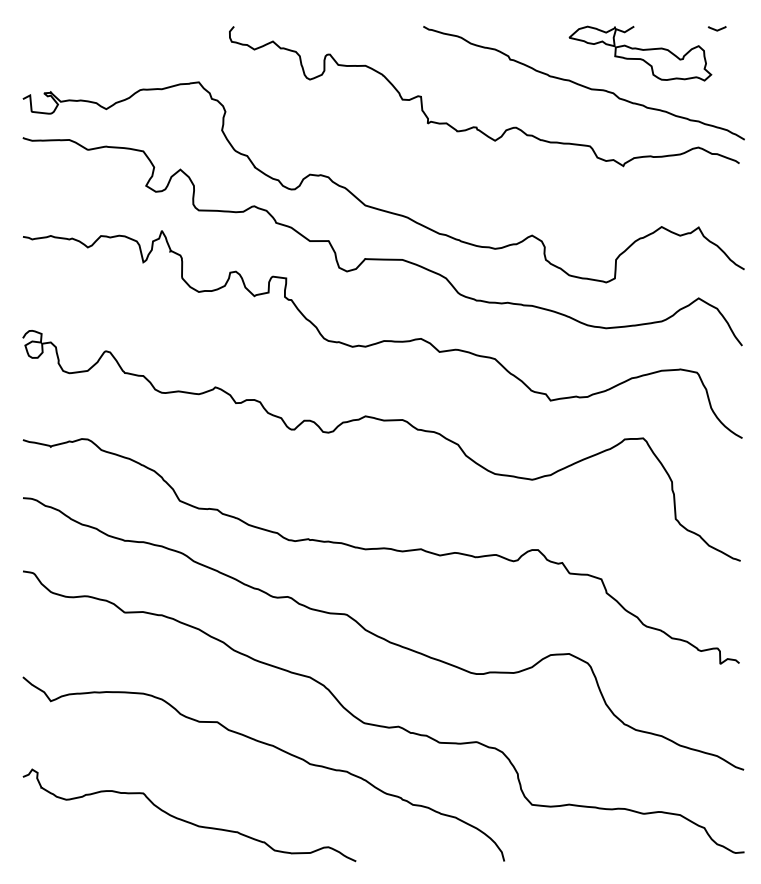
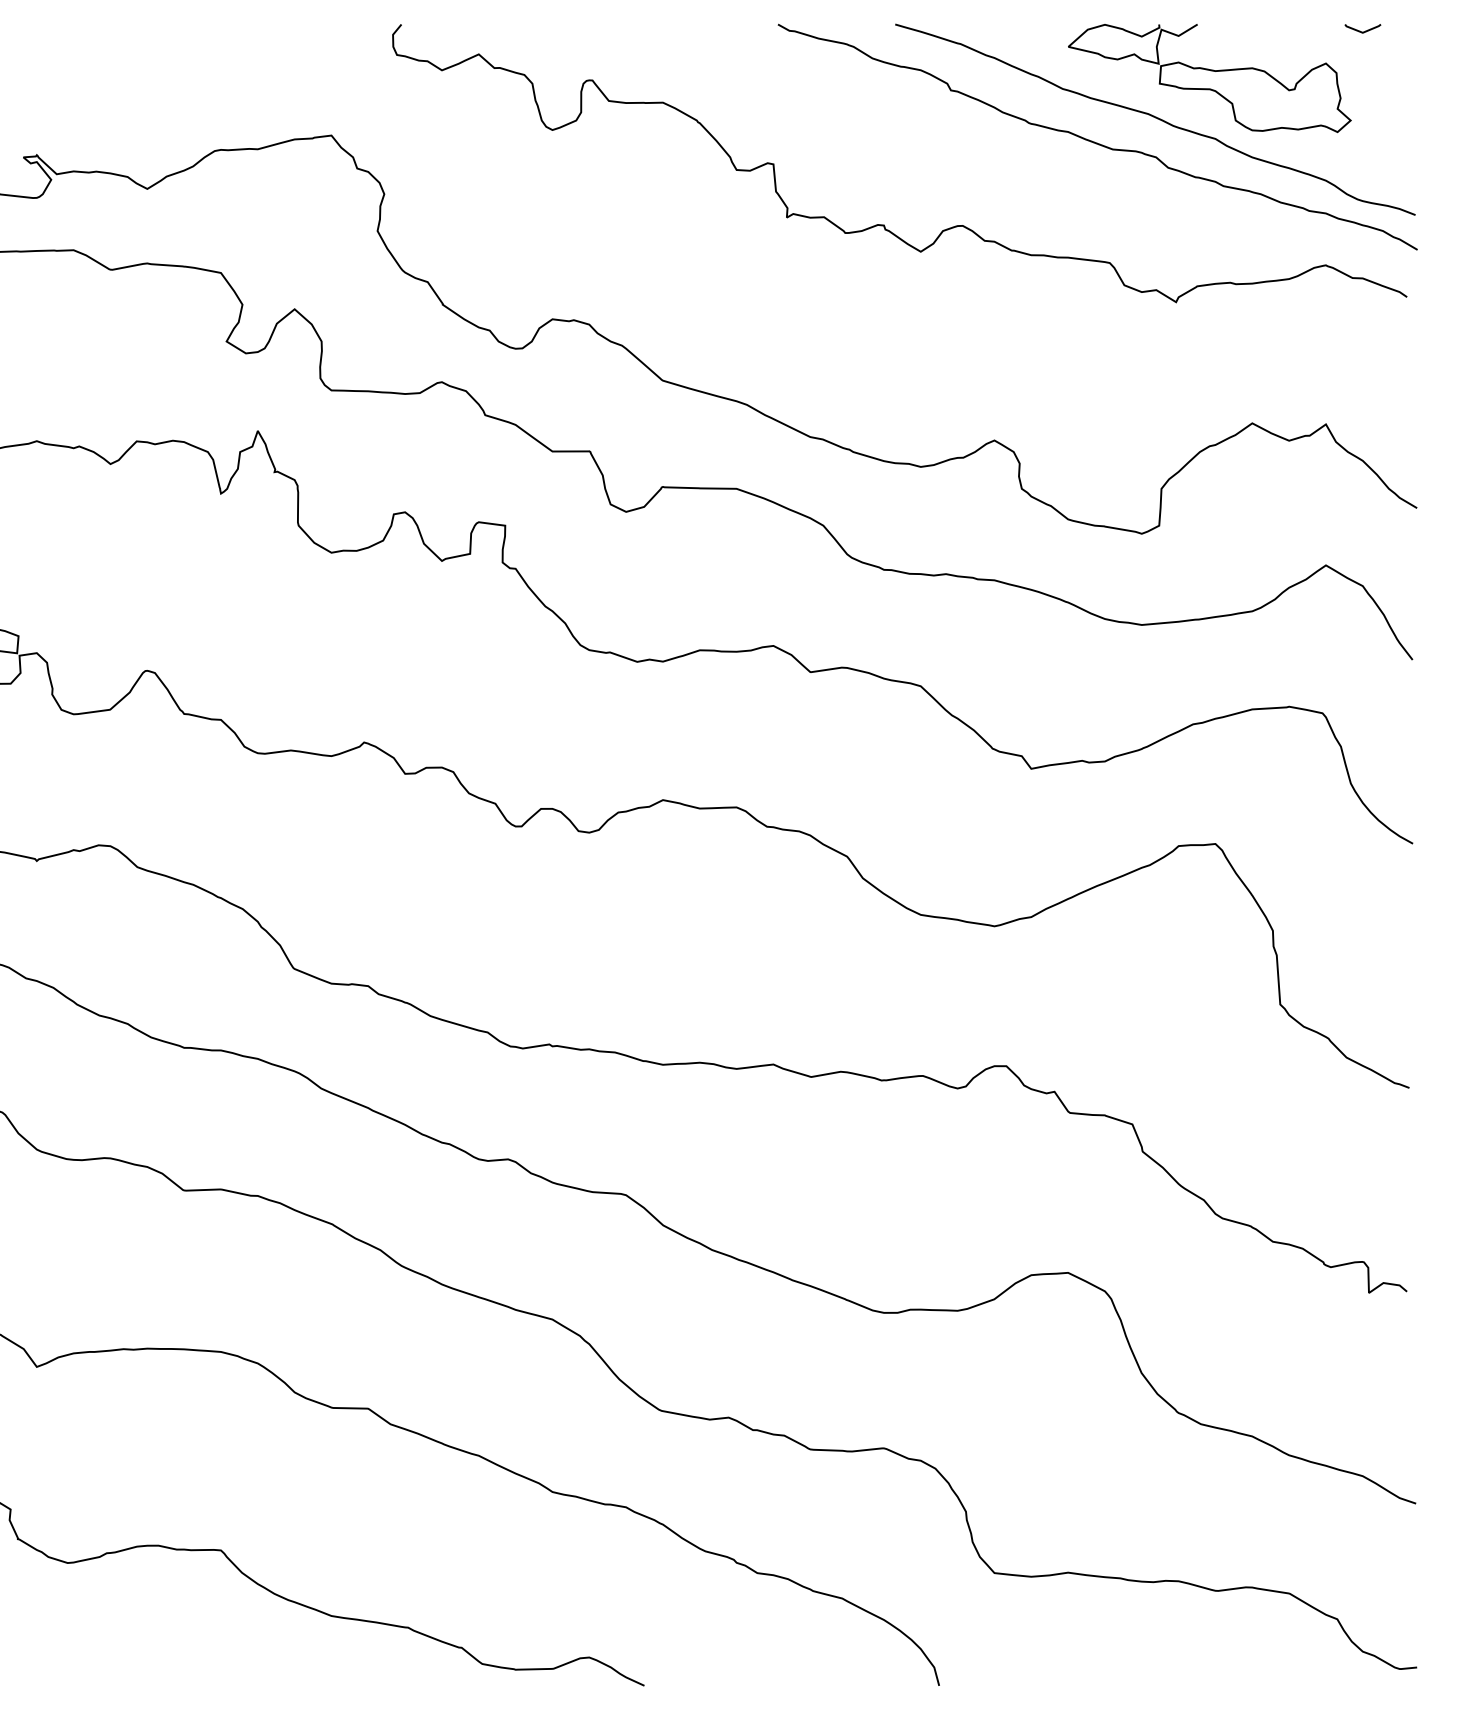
curve: (612, 73) -> (1154, 117), added

